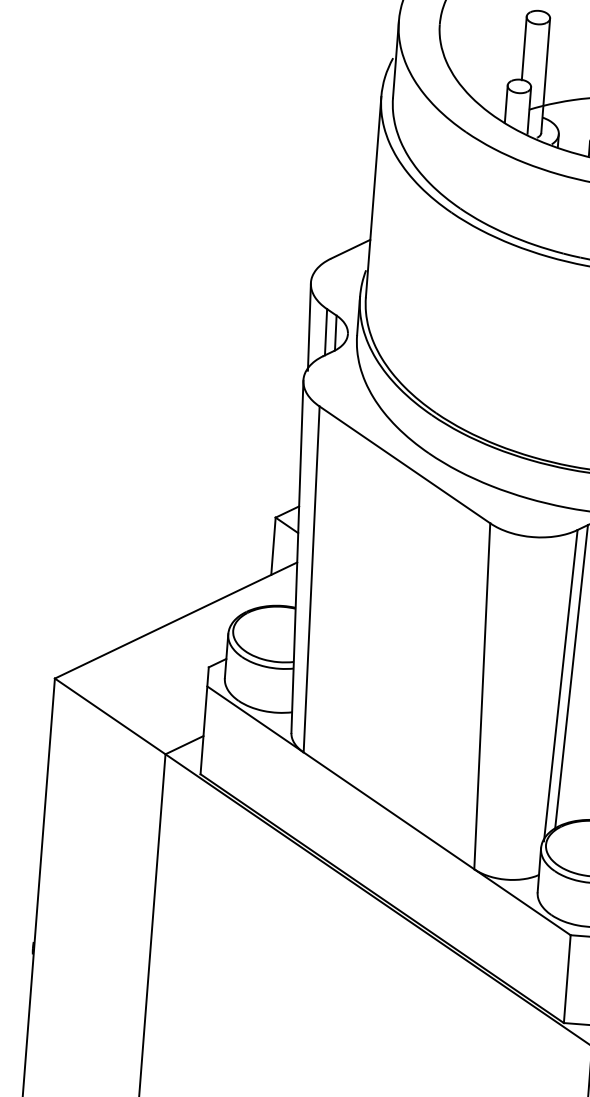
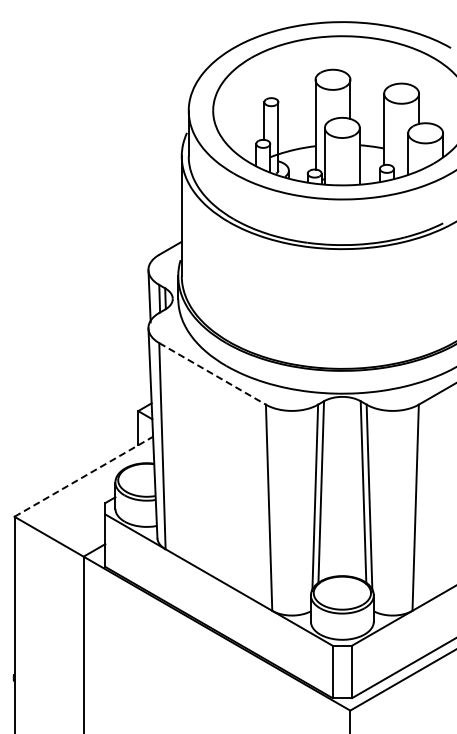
line: (404, 464) -> (212, 373), solid -> dashed
line: (177, 620) -> (84, 476), solid -> dashed

